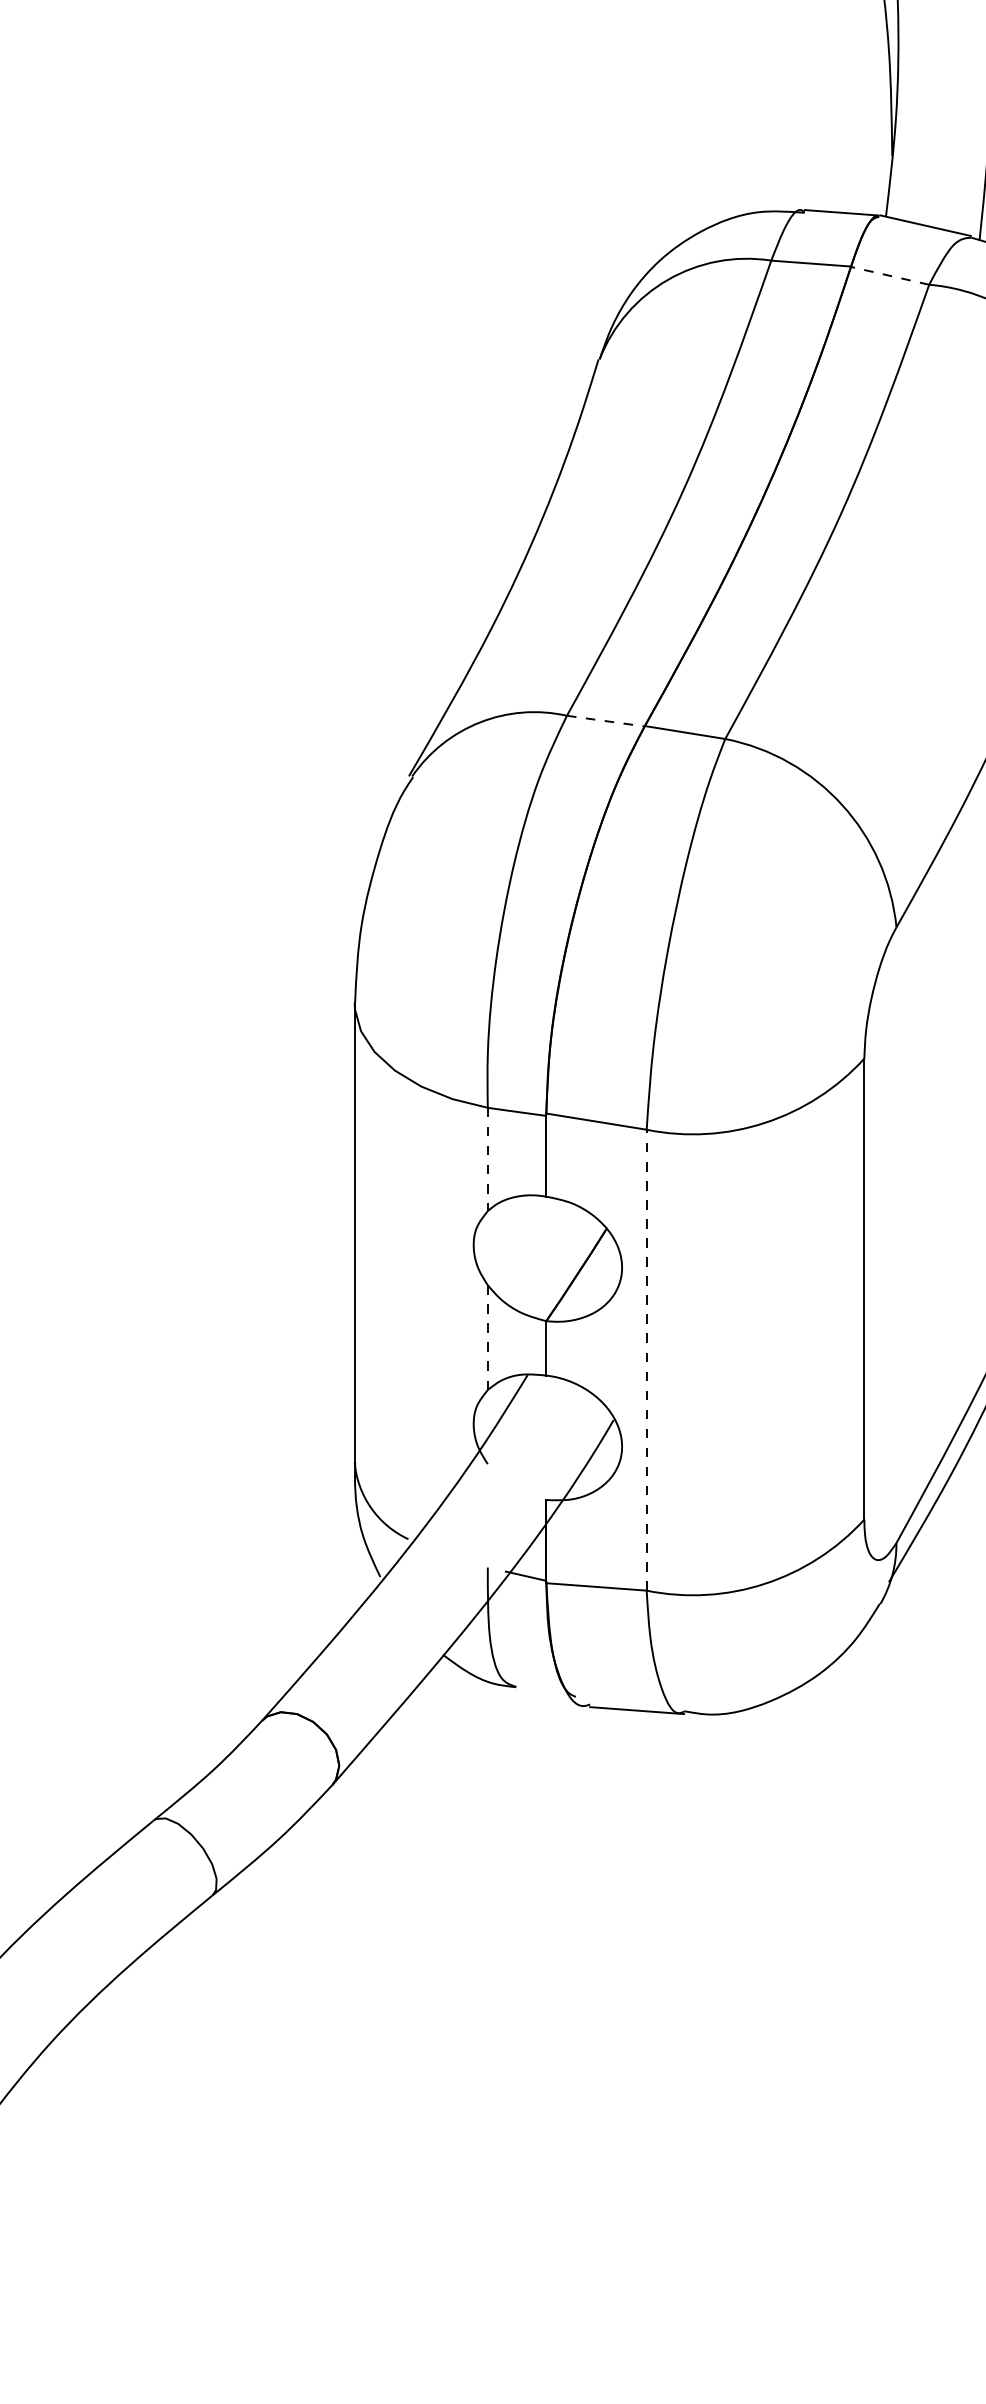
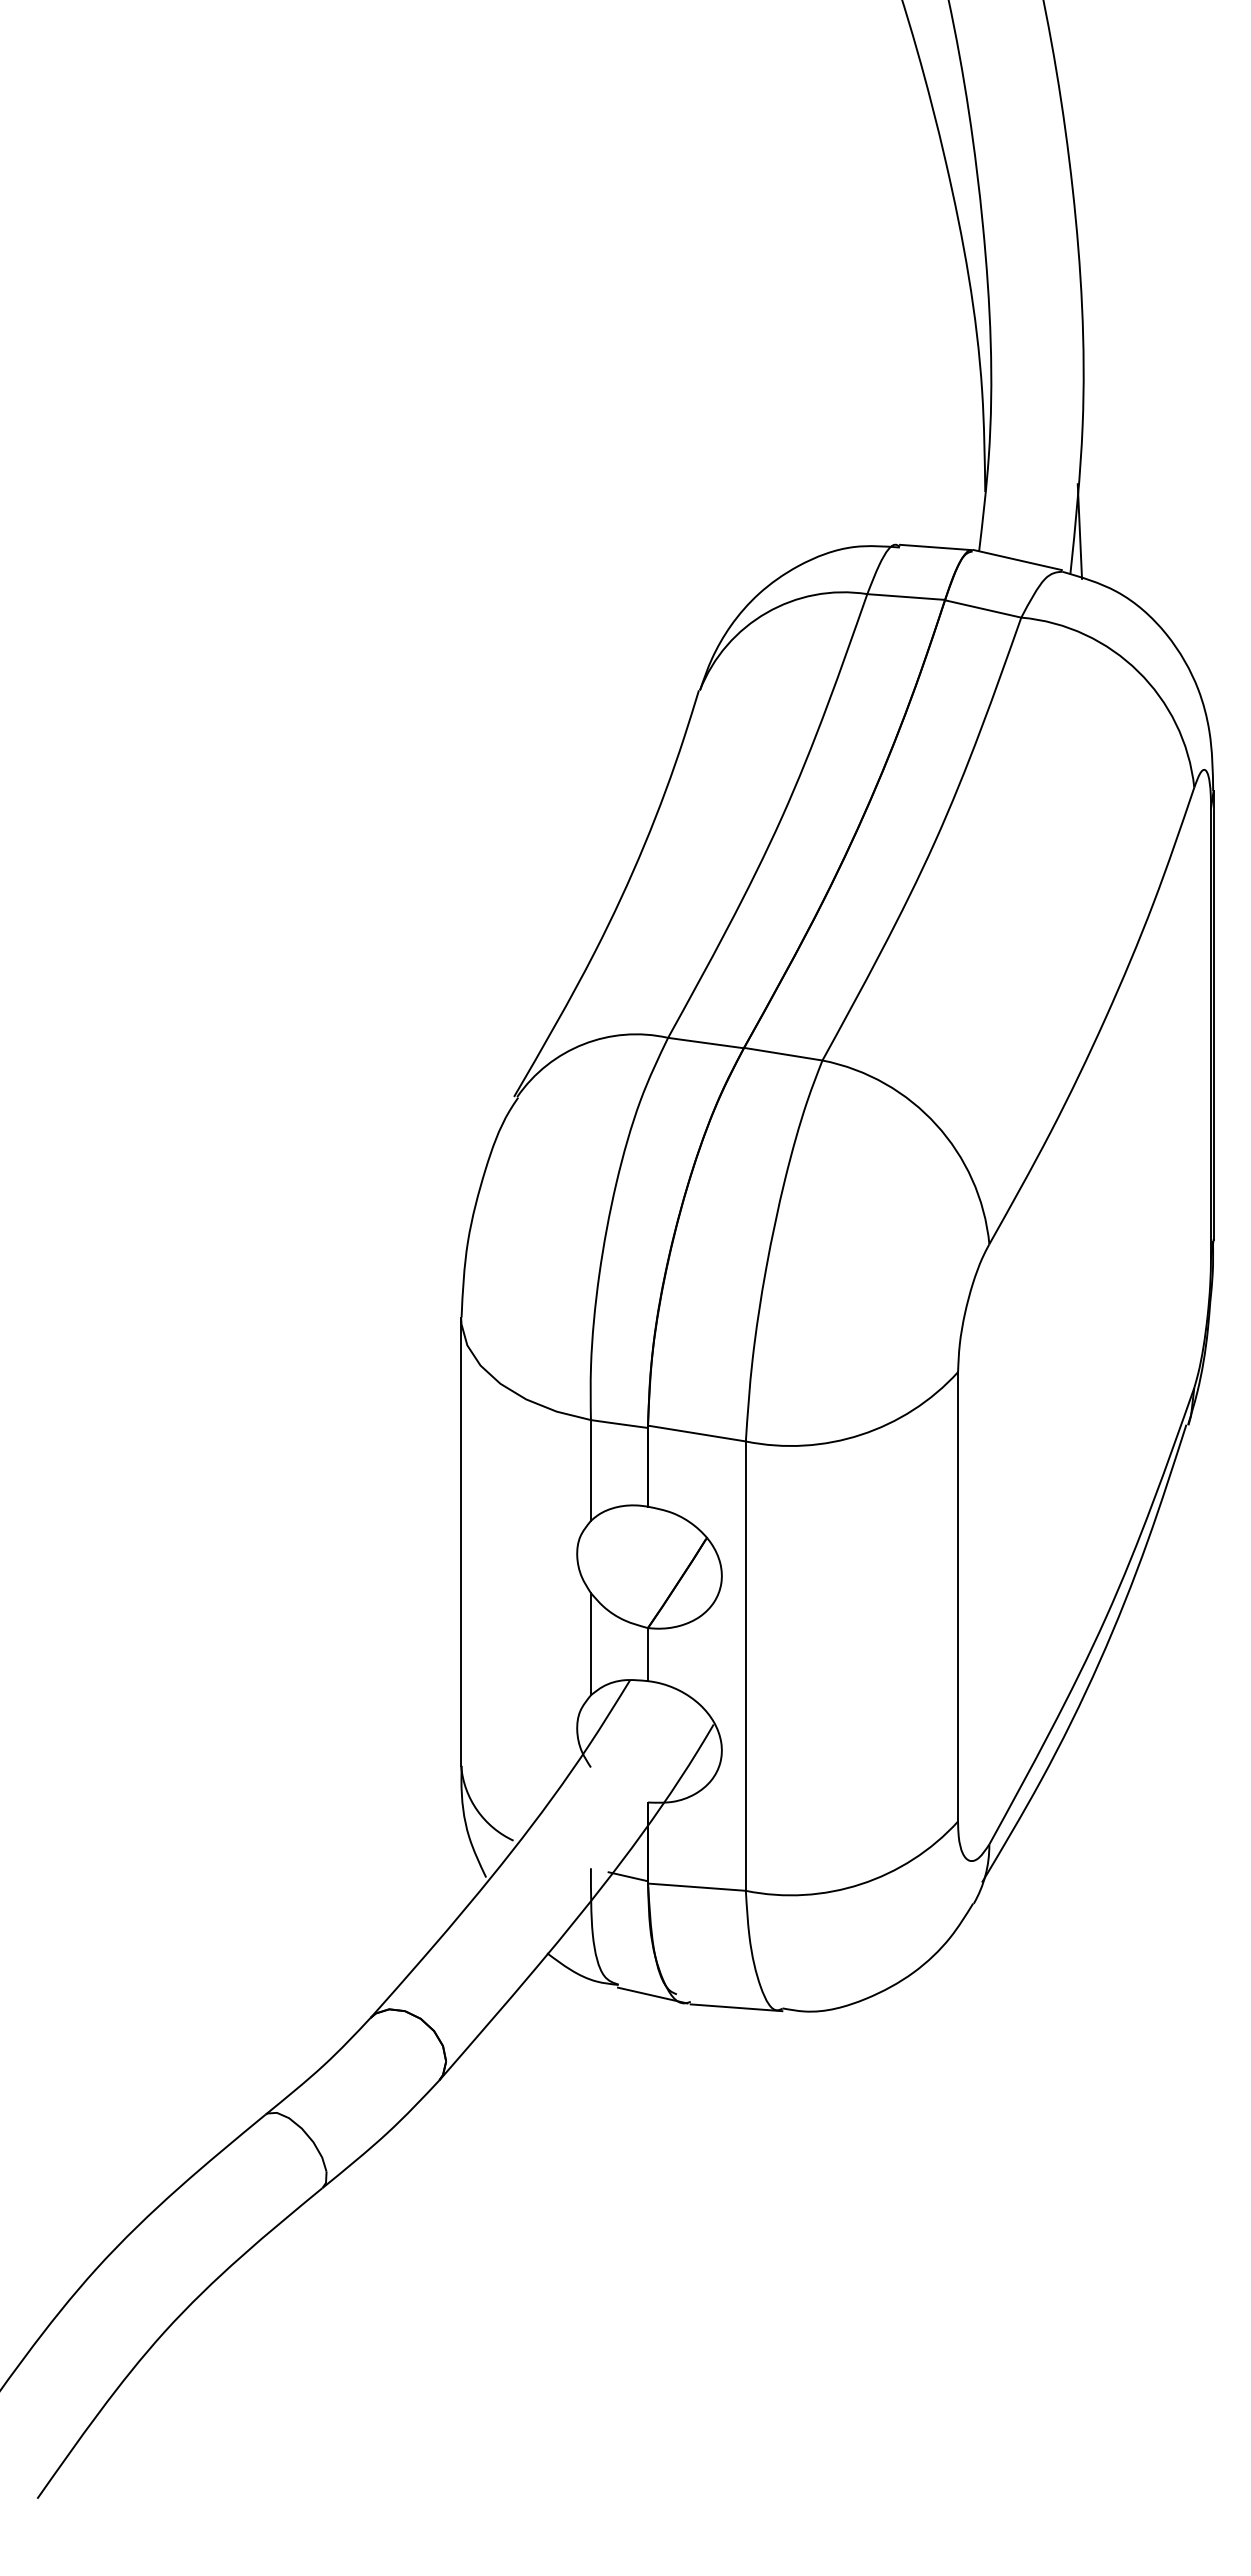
line: (889, 275) -> (982, 608), dashed -> solid
line: (605, 721) -> (705, 1043), dashed -> solid
line: (487, 1159) -> (590, 1470), dashed -> solid
line: (487, 1337) -> (590, 1644), dashed -> solid
line: (646, 1360) -> (745, 1666), dashed -> solid
line: (550, 1698) -> (652, 1995), added

